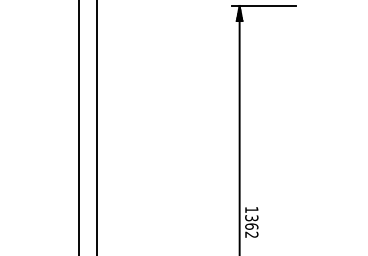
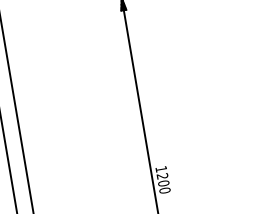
text: (251, 226) -> (163, 183), 1362 -> 1200

